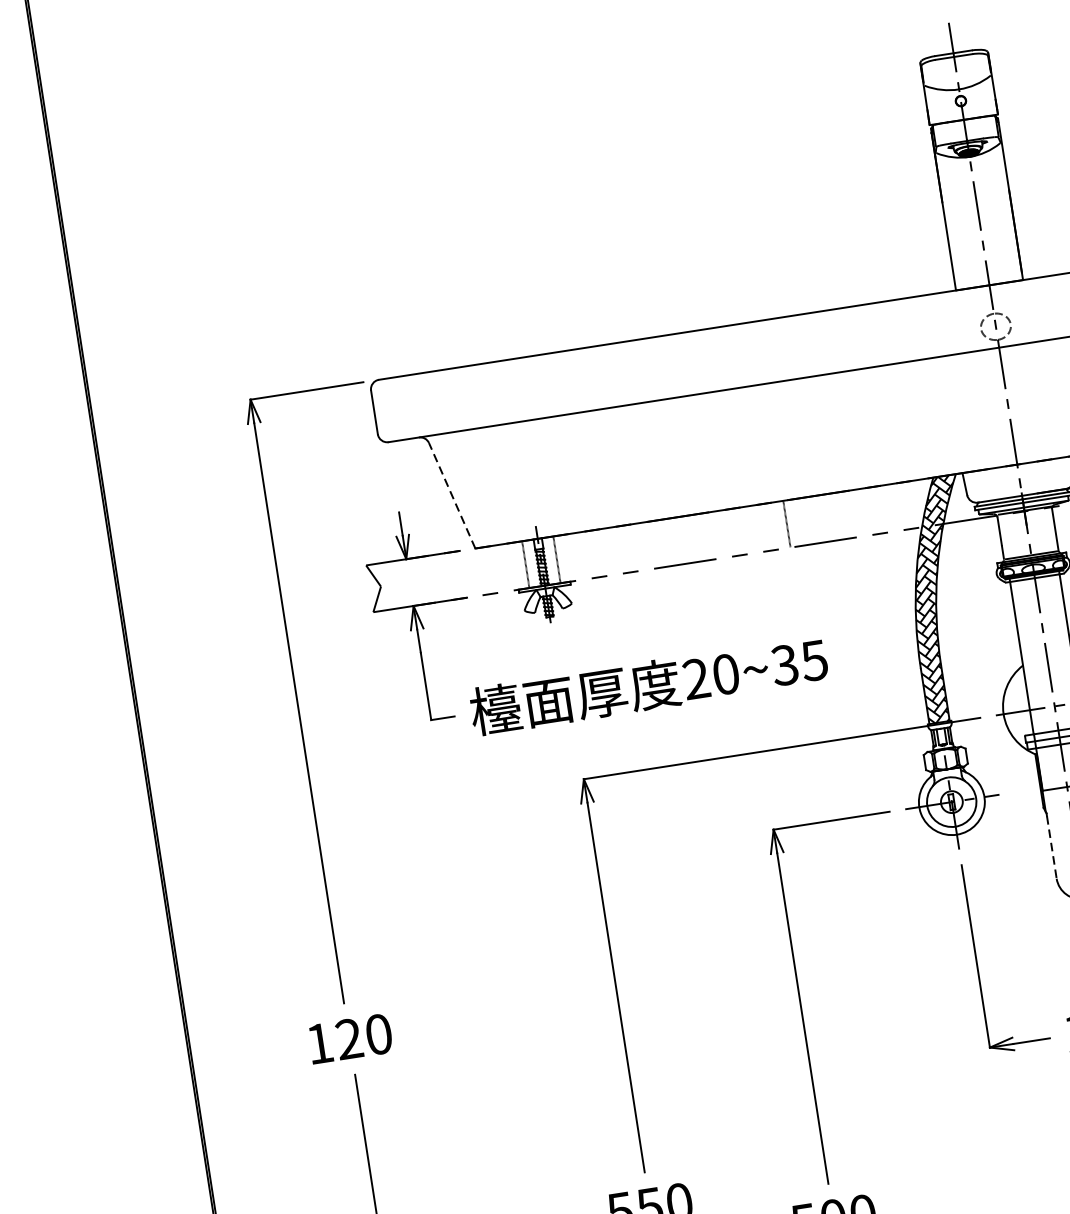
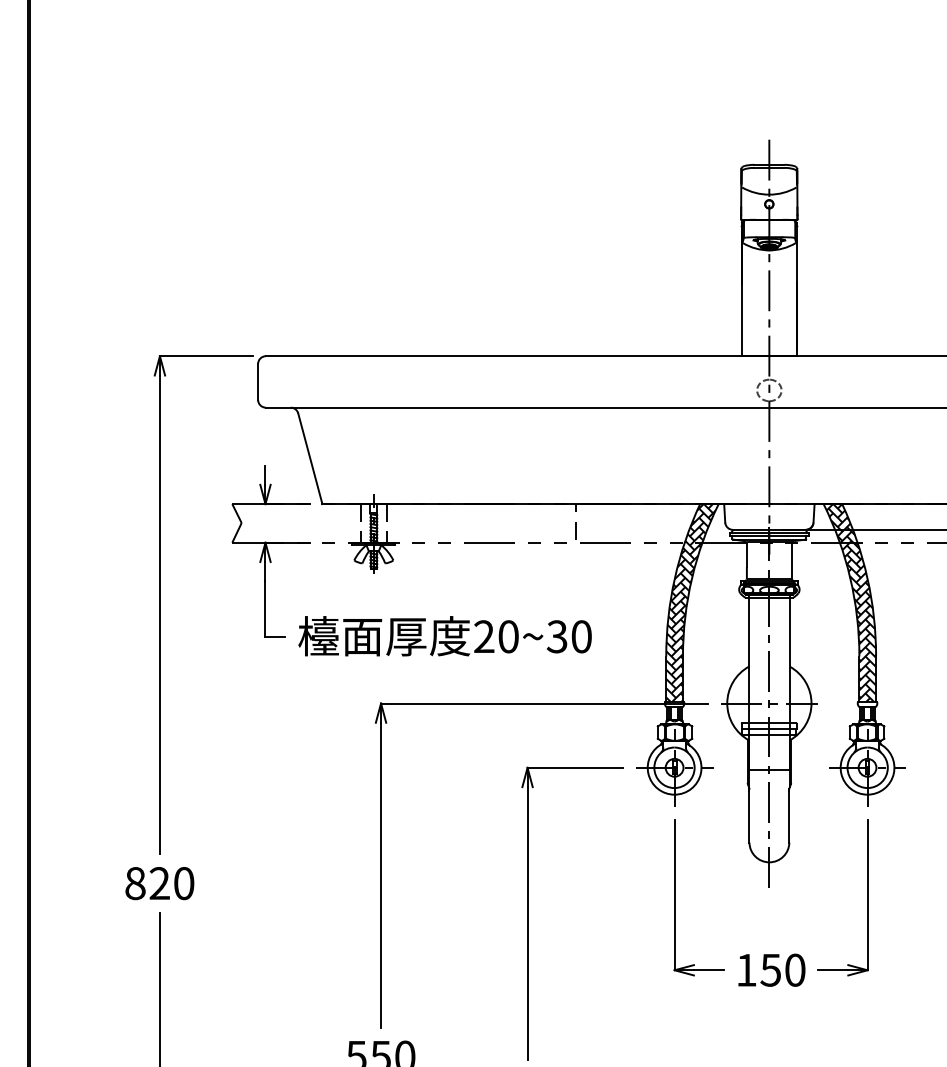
line: (452, 495) -> (310, 458), dashed -> solid
text: (814, 660) -> (581, 636), 20~35 -> 20~30
line: (1051, 847) -> (749, 816), dashed -> solid
text: (319, 1043) -> (135, 883), 120 -> 820

